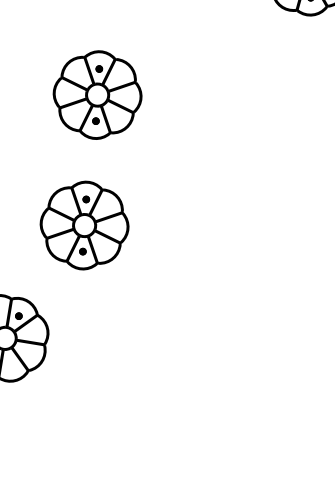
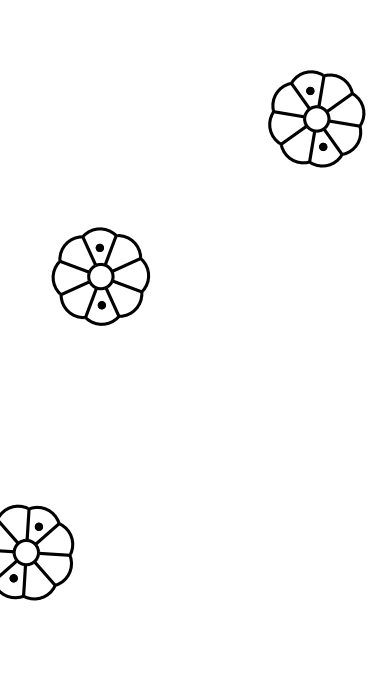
part: (84, 225) -> (100, 420), removed

